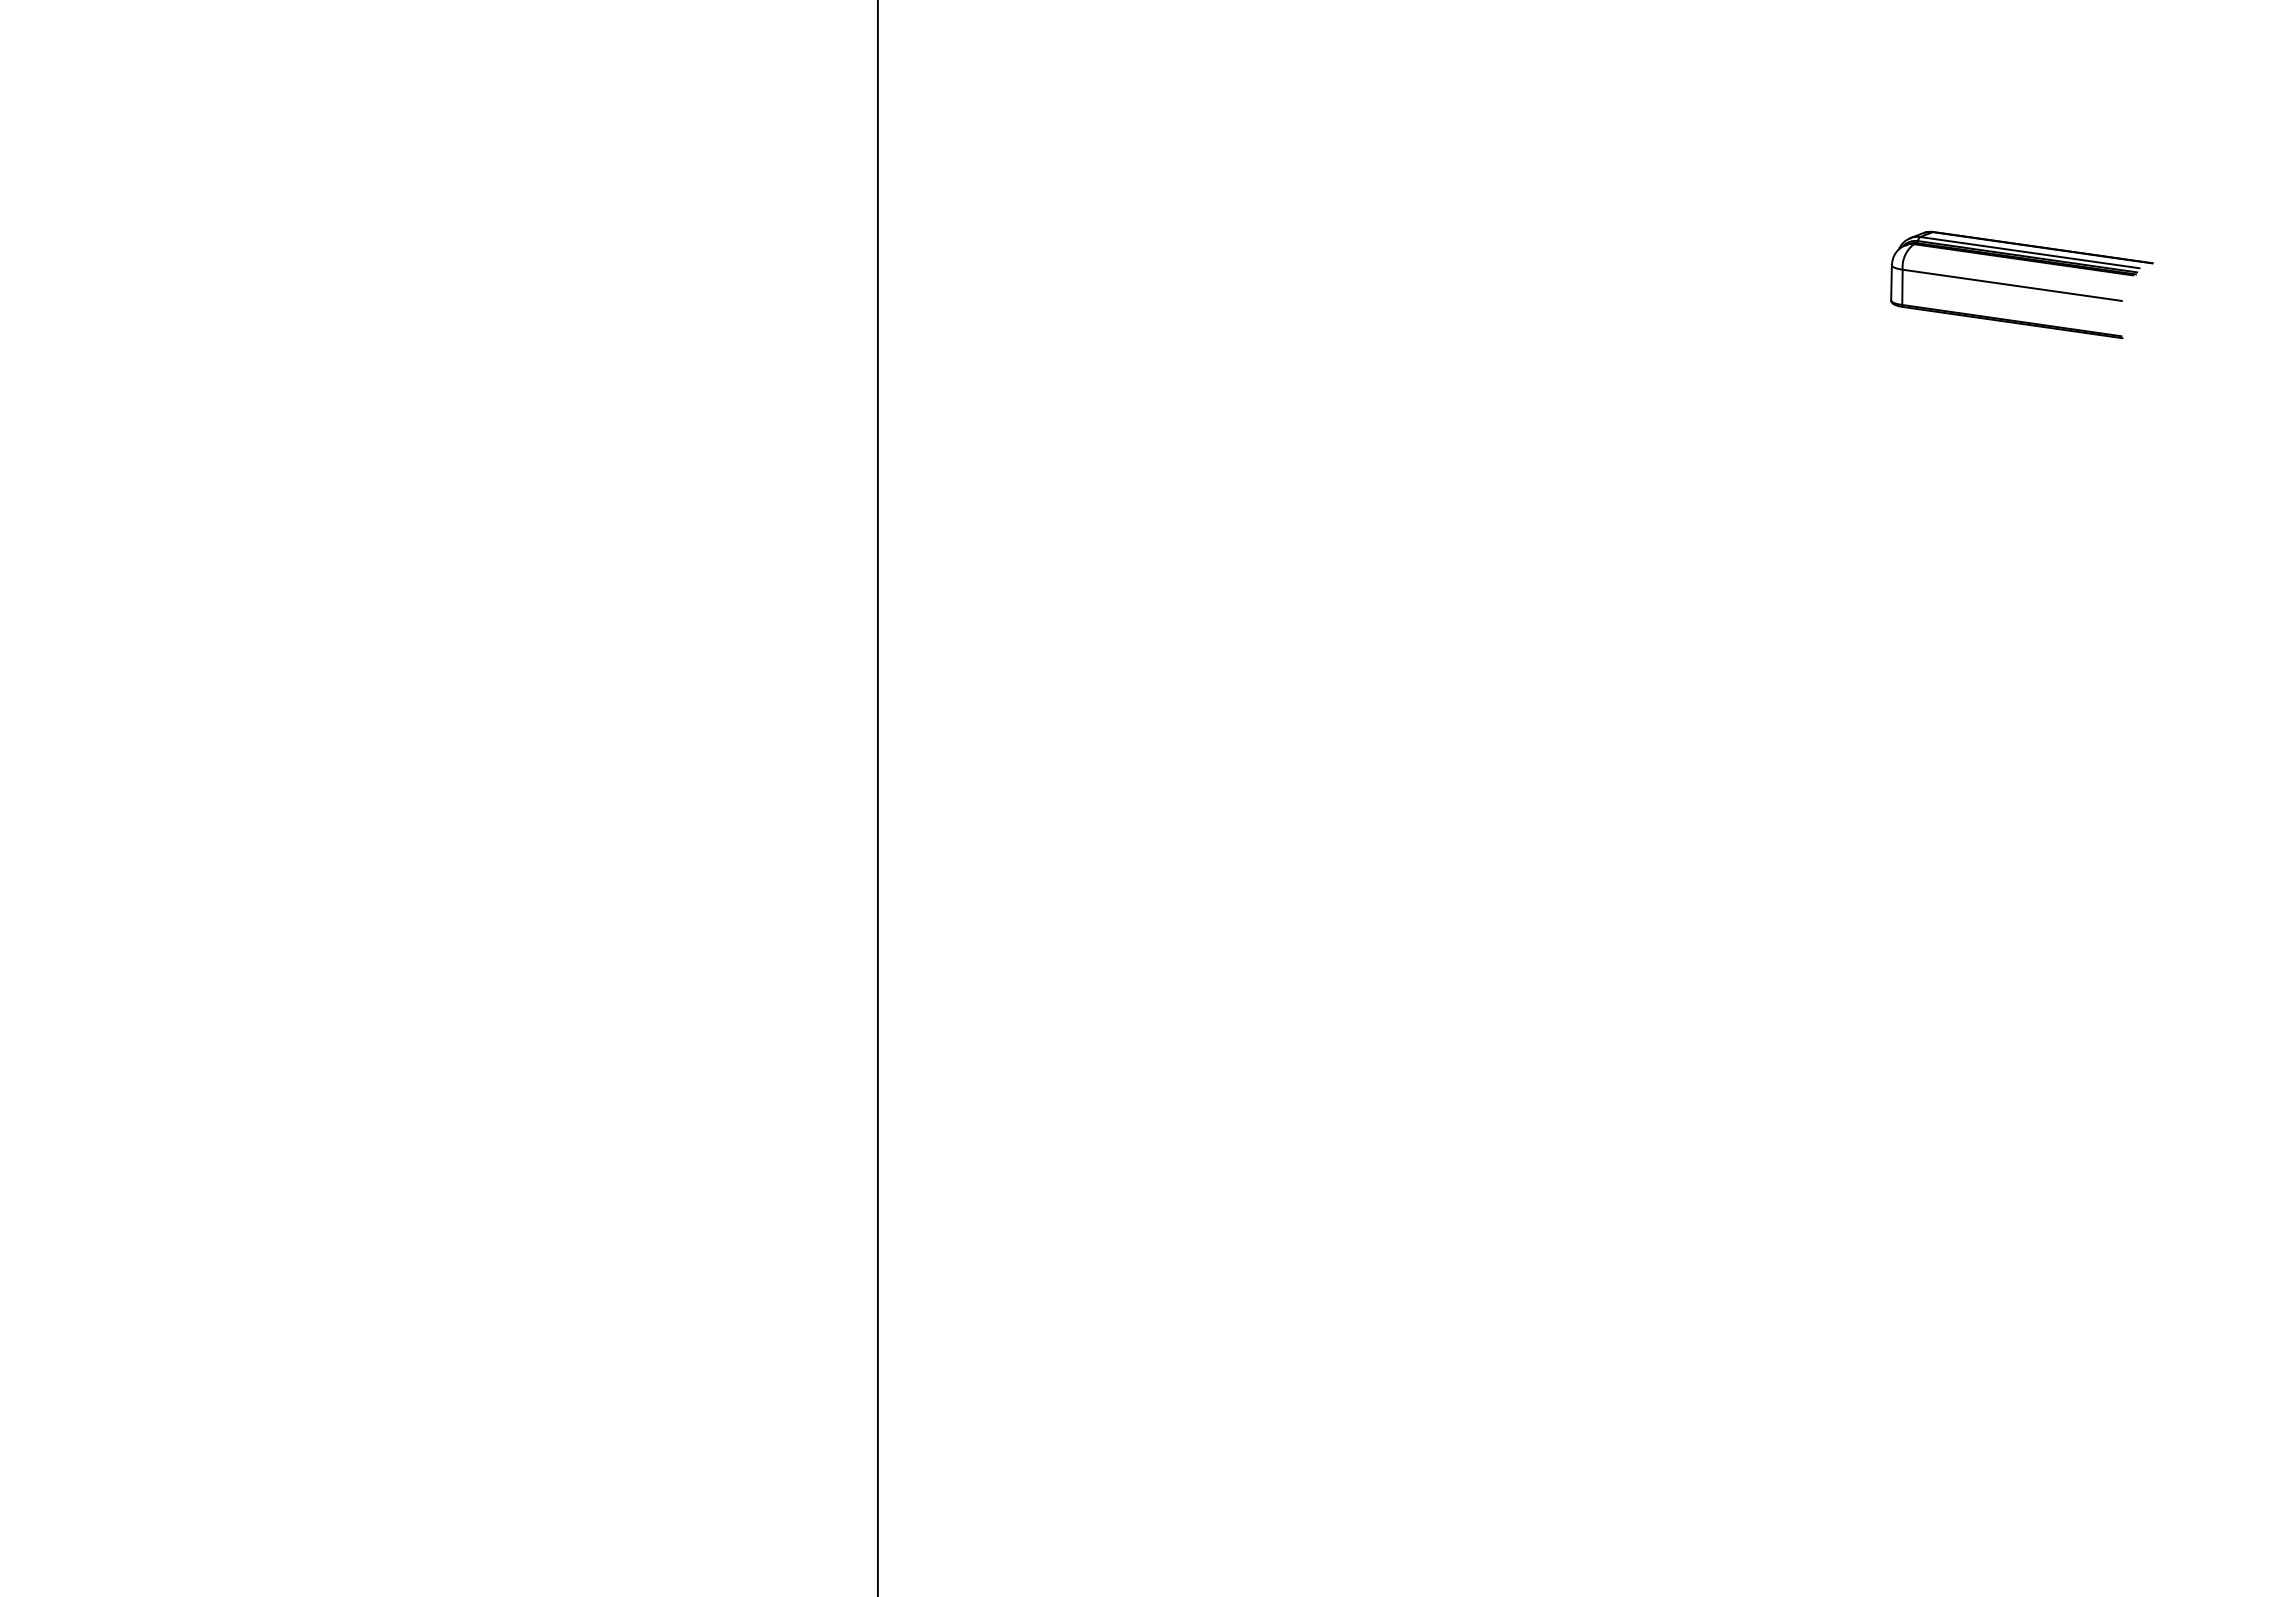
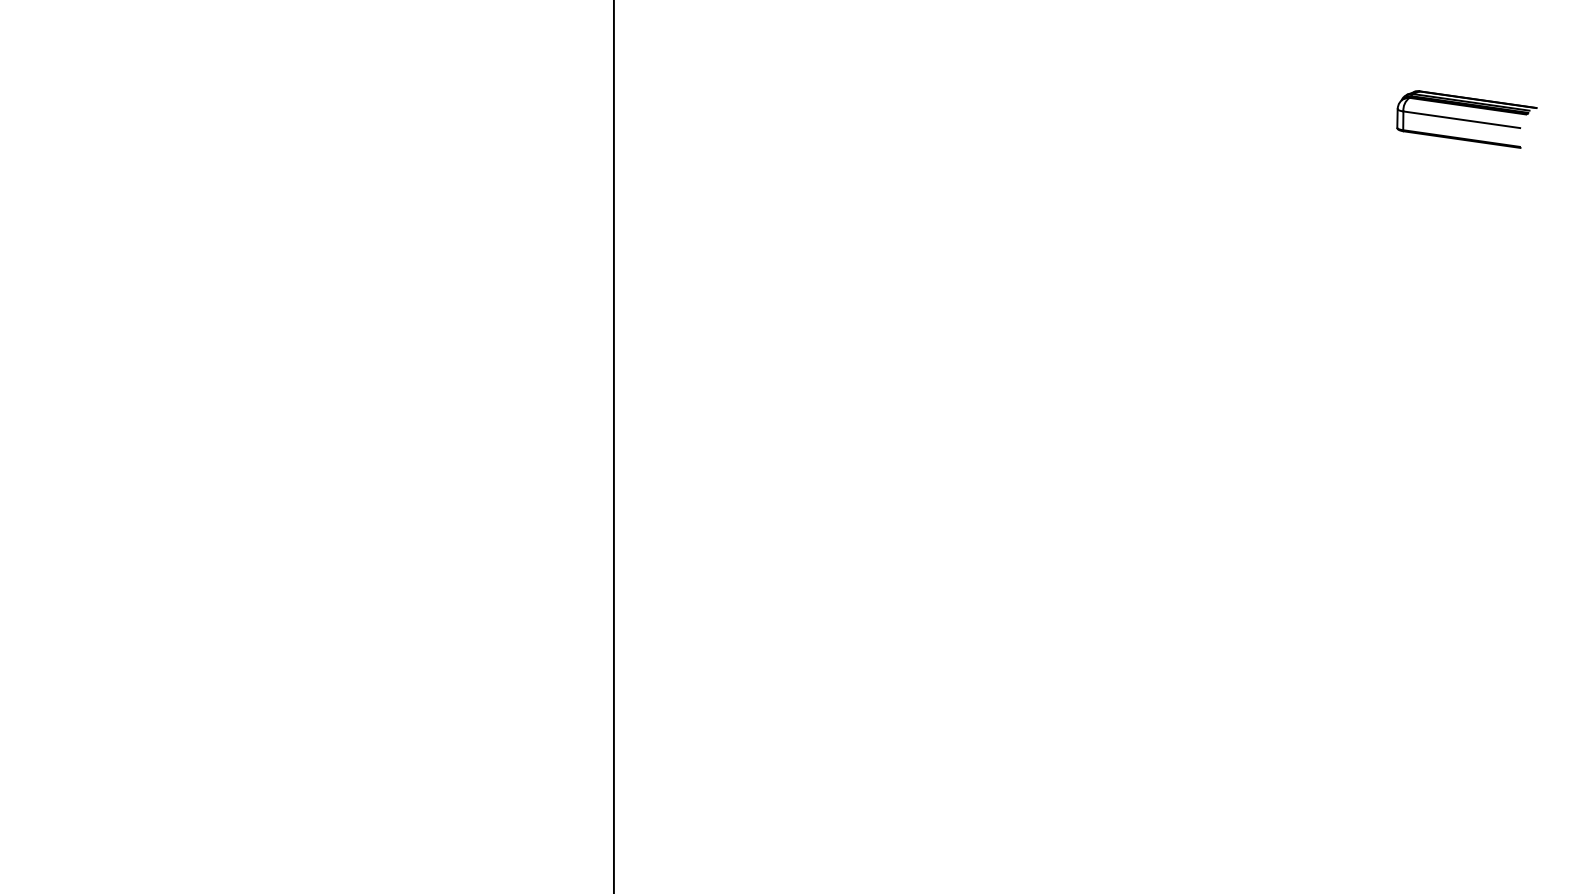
part: (2021, 284) -> (1466, 119), size x0.71

